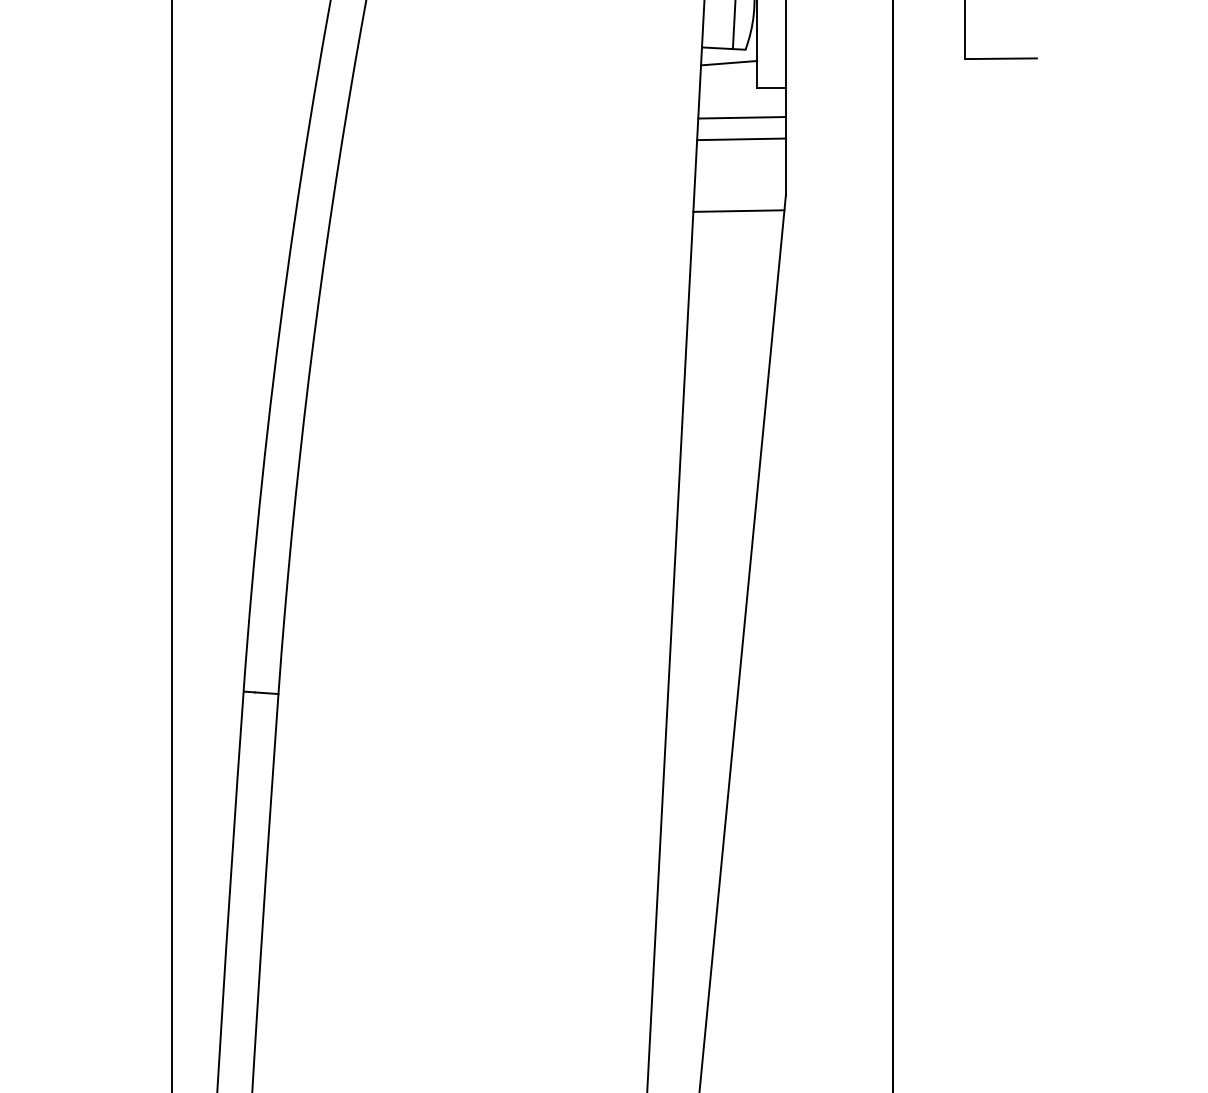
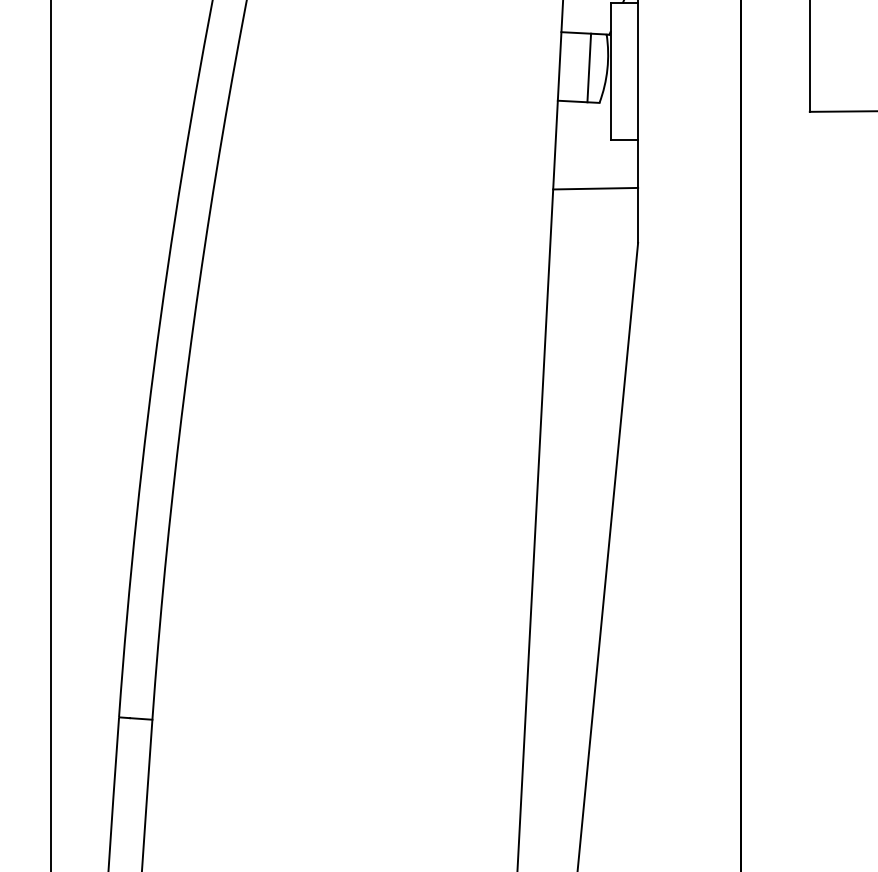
line: (729, 63) -> (584, 116), removed
line: (741, 117) -> (595, 167), removed
line: (738, 210) -> (592, 256), removed

